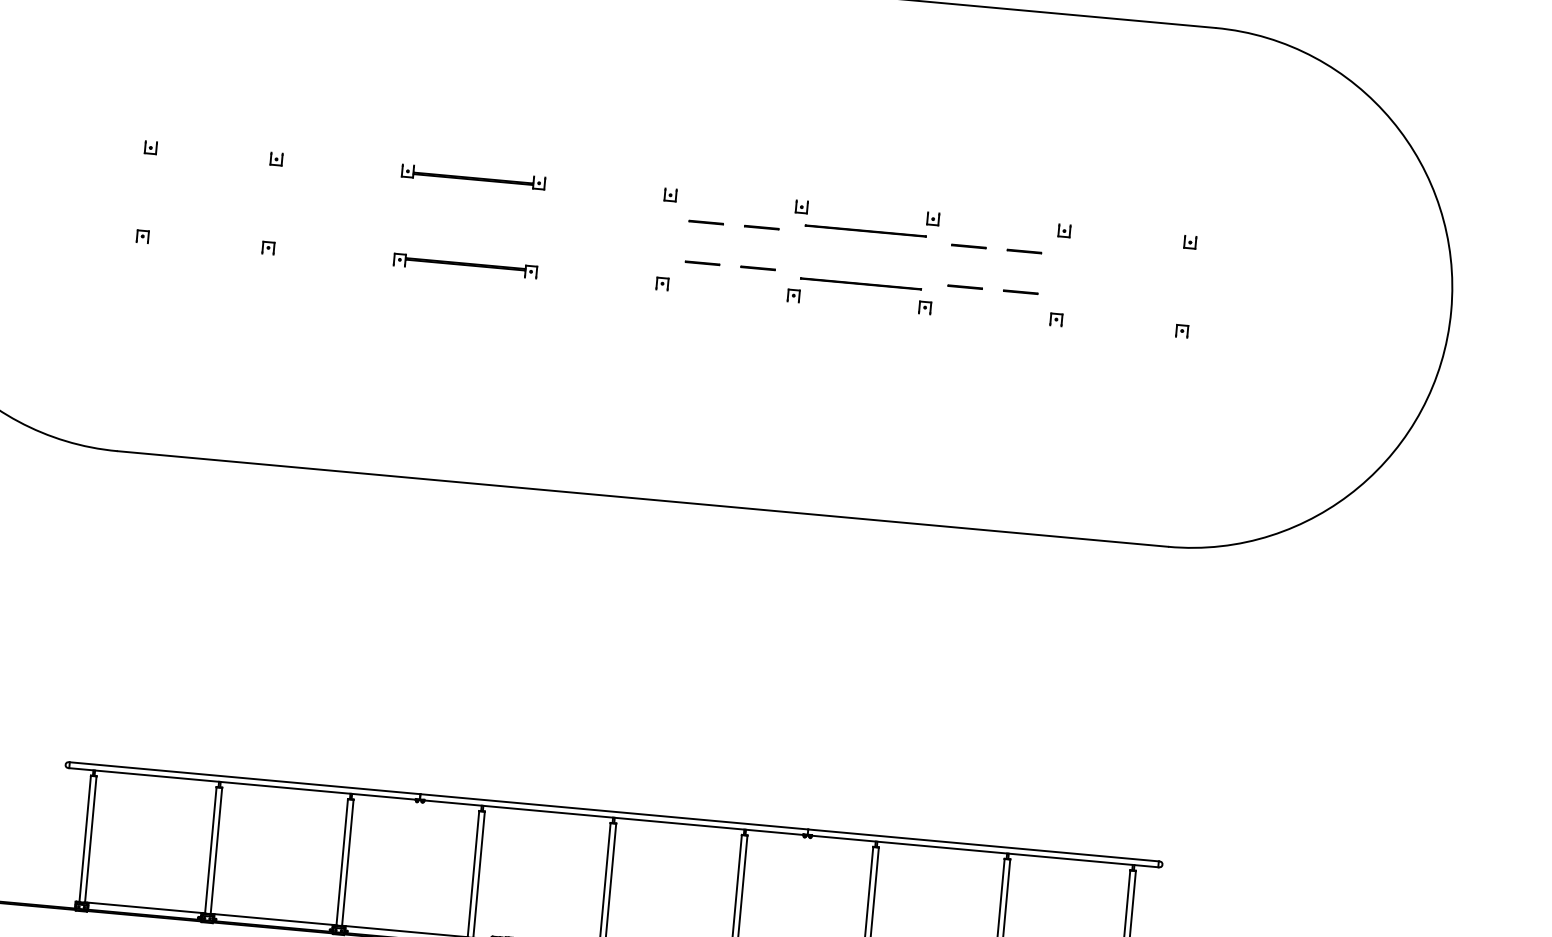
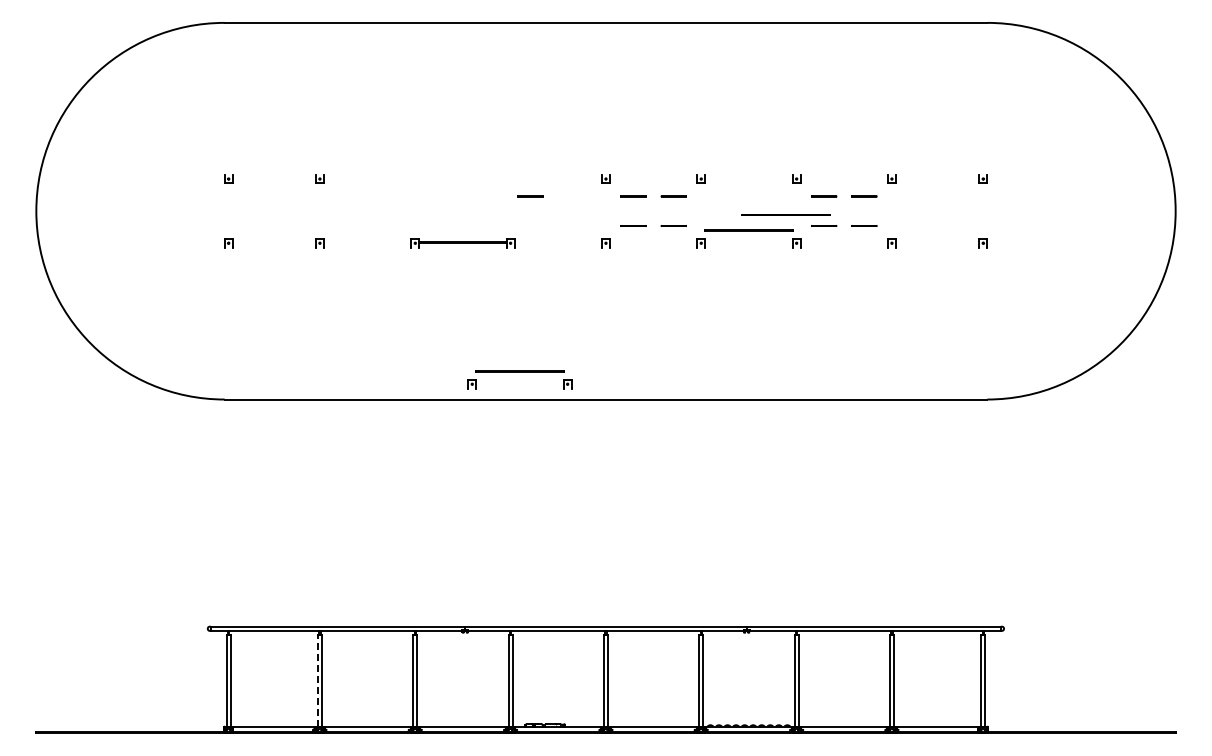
part: (472, 176) -> (462, 178), removed
line: (564, 209) -> (530, 196), added
line: (865, 230) -> (785, 214), moved
part: (527, 450) -> (519, 372), added
line: (210, 849) -> (317, 680), solid -> dashed

